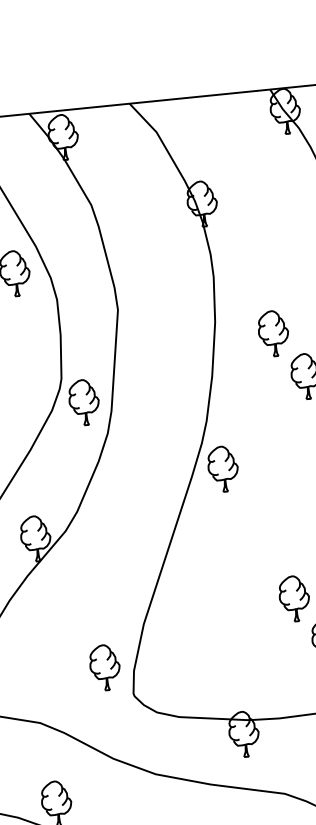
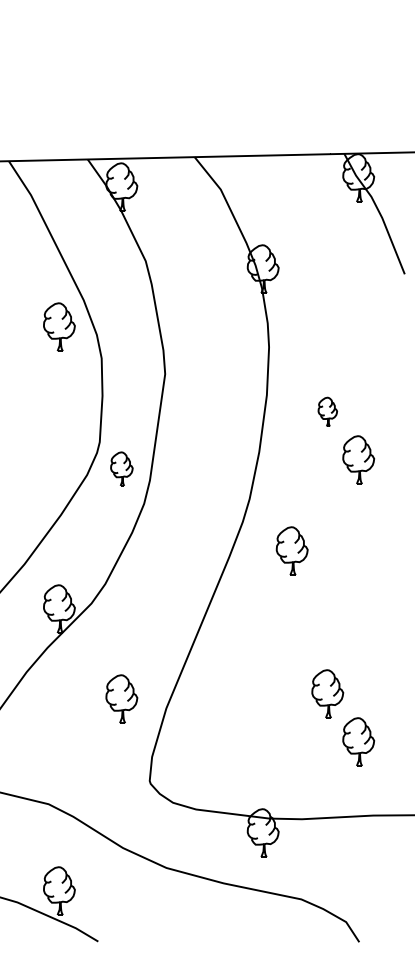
part: (273, 333) -> (327, 411), size x0.6
part: (83, 401) -> (121, 468), size x0.7
part: (222, 468) -> (291, 550), moved
part: (104, 667) -> (121, 698), moved

